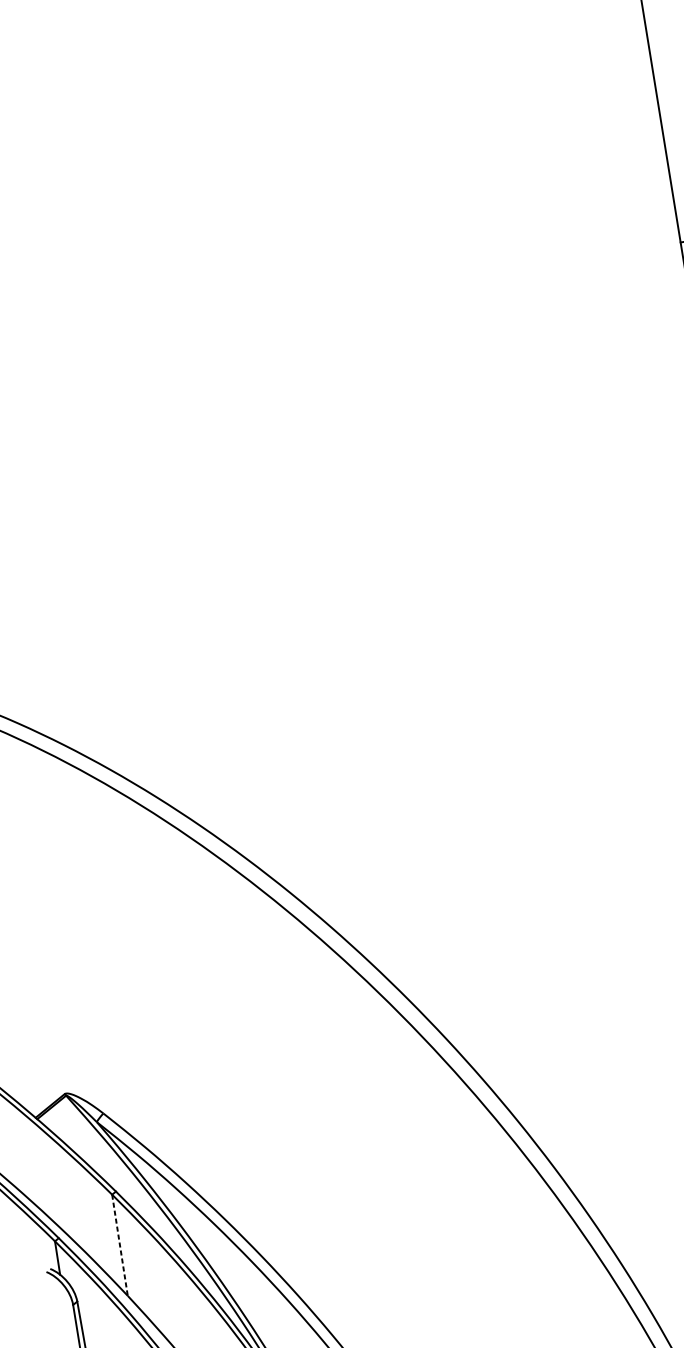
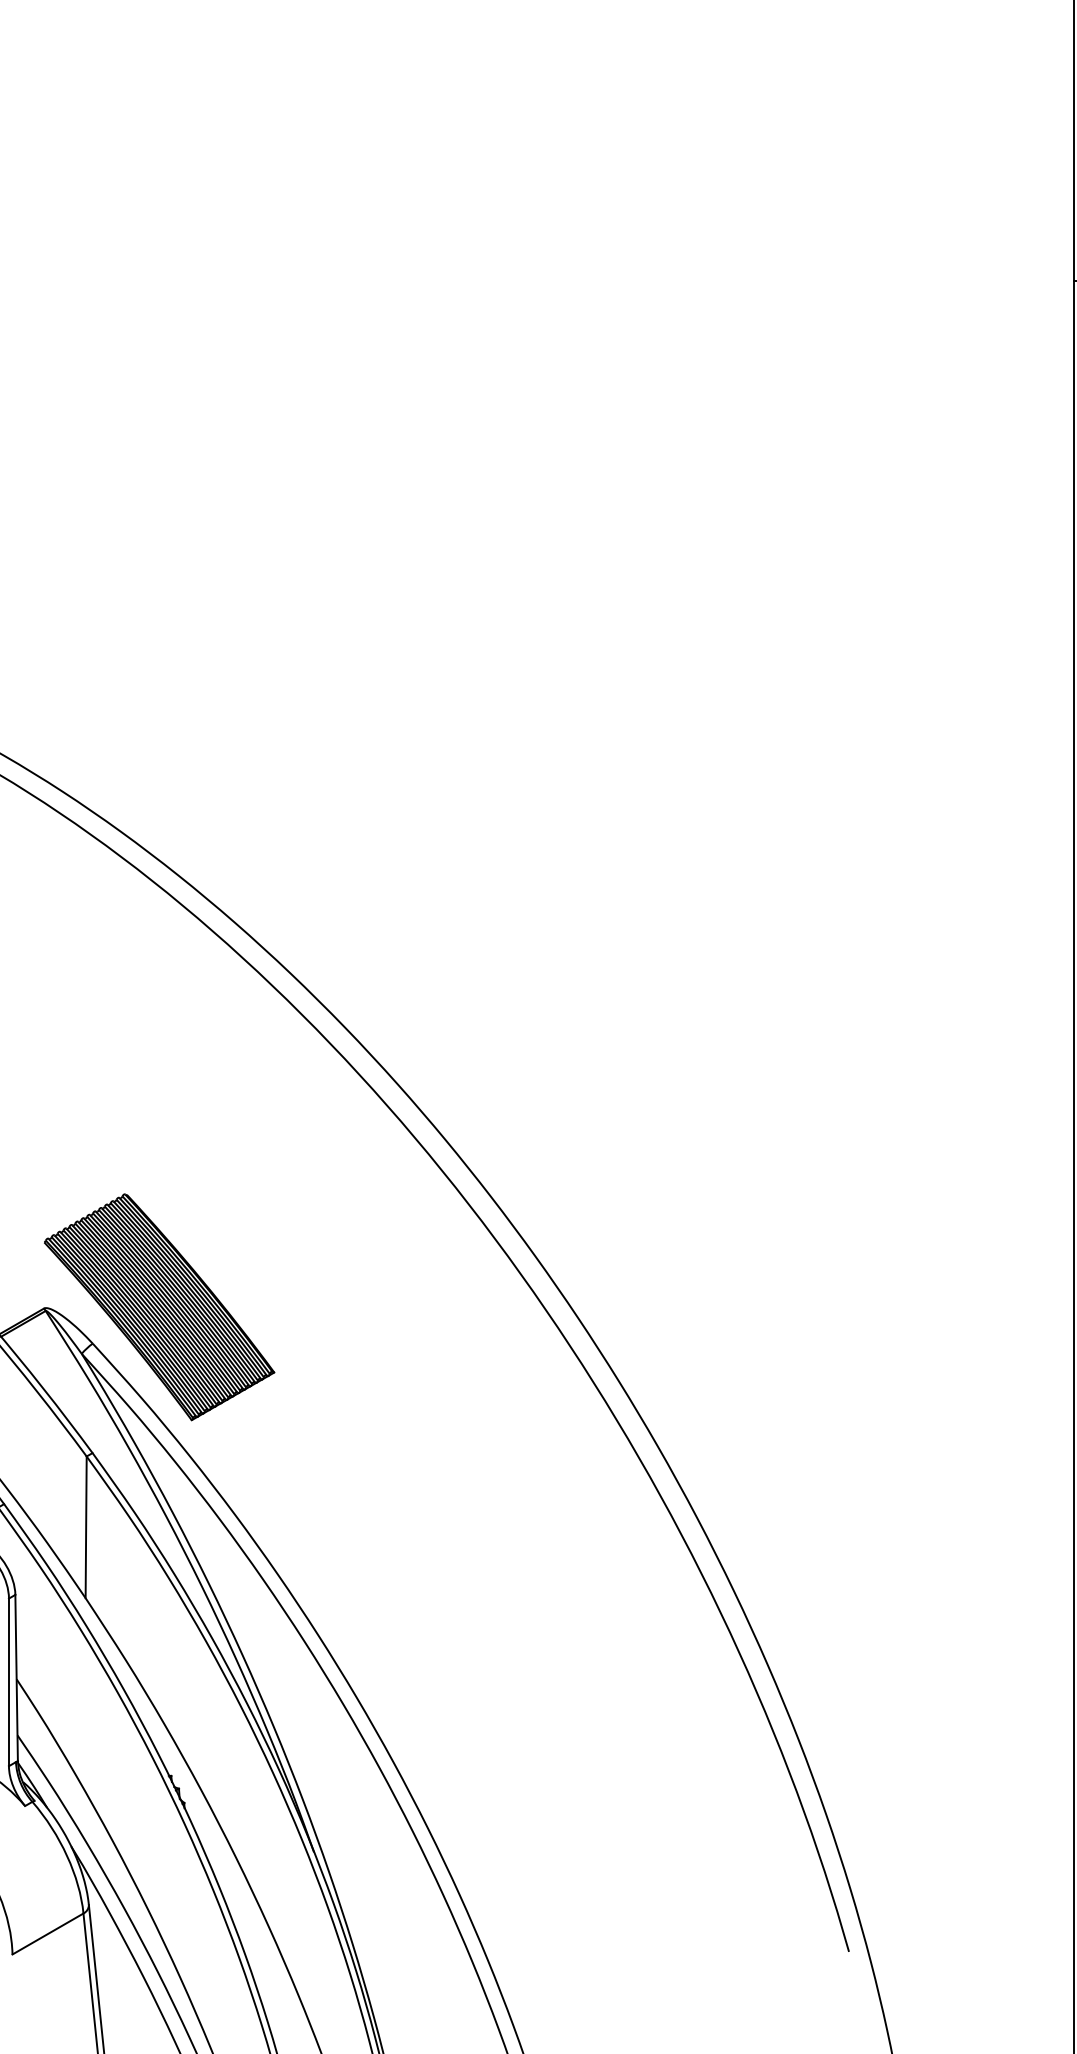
part: (146, 1080) -> (159, 1307), added
line: (120, 1245) -> (86, 1527), dashed -> solid

